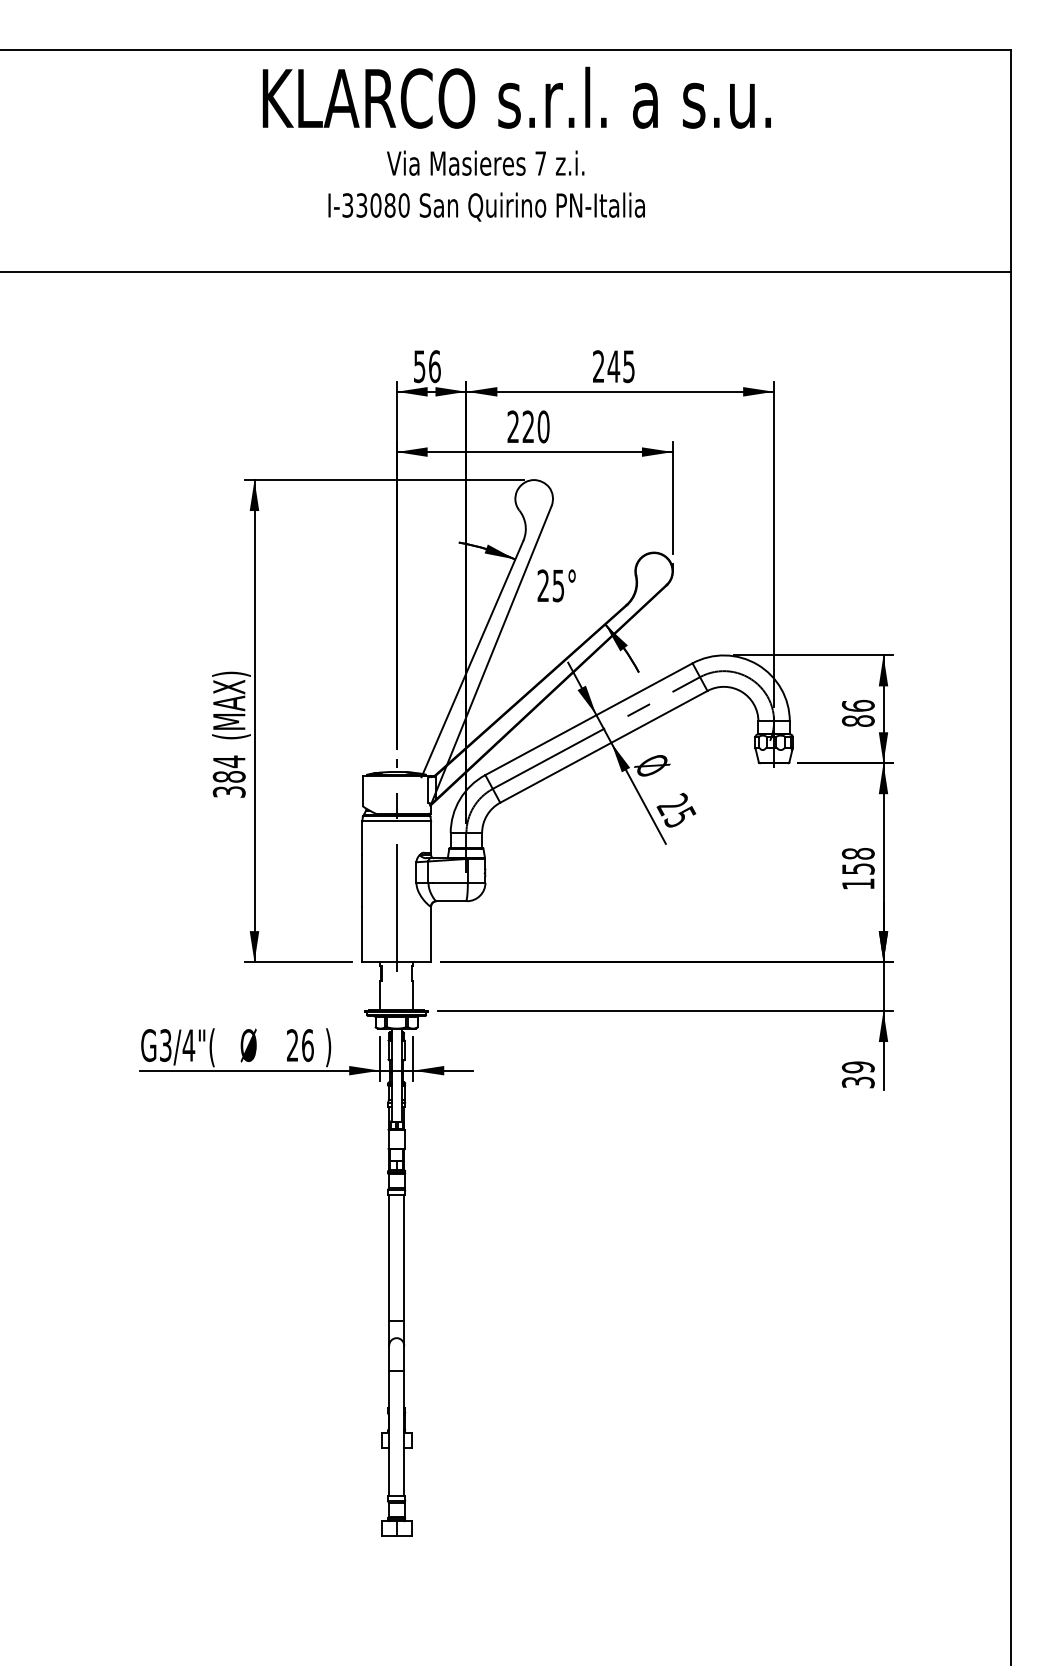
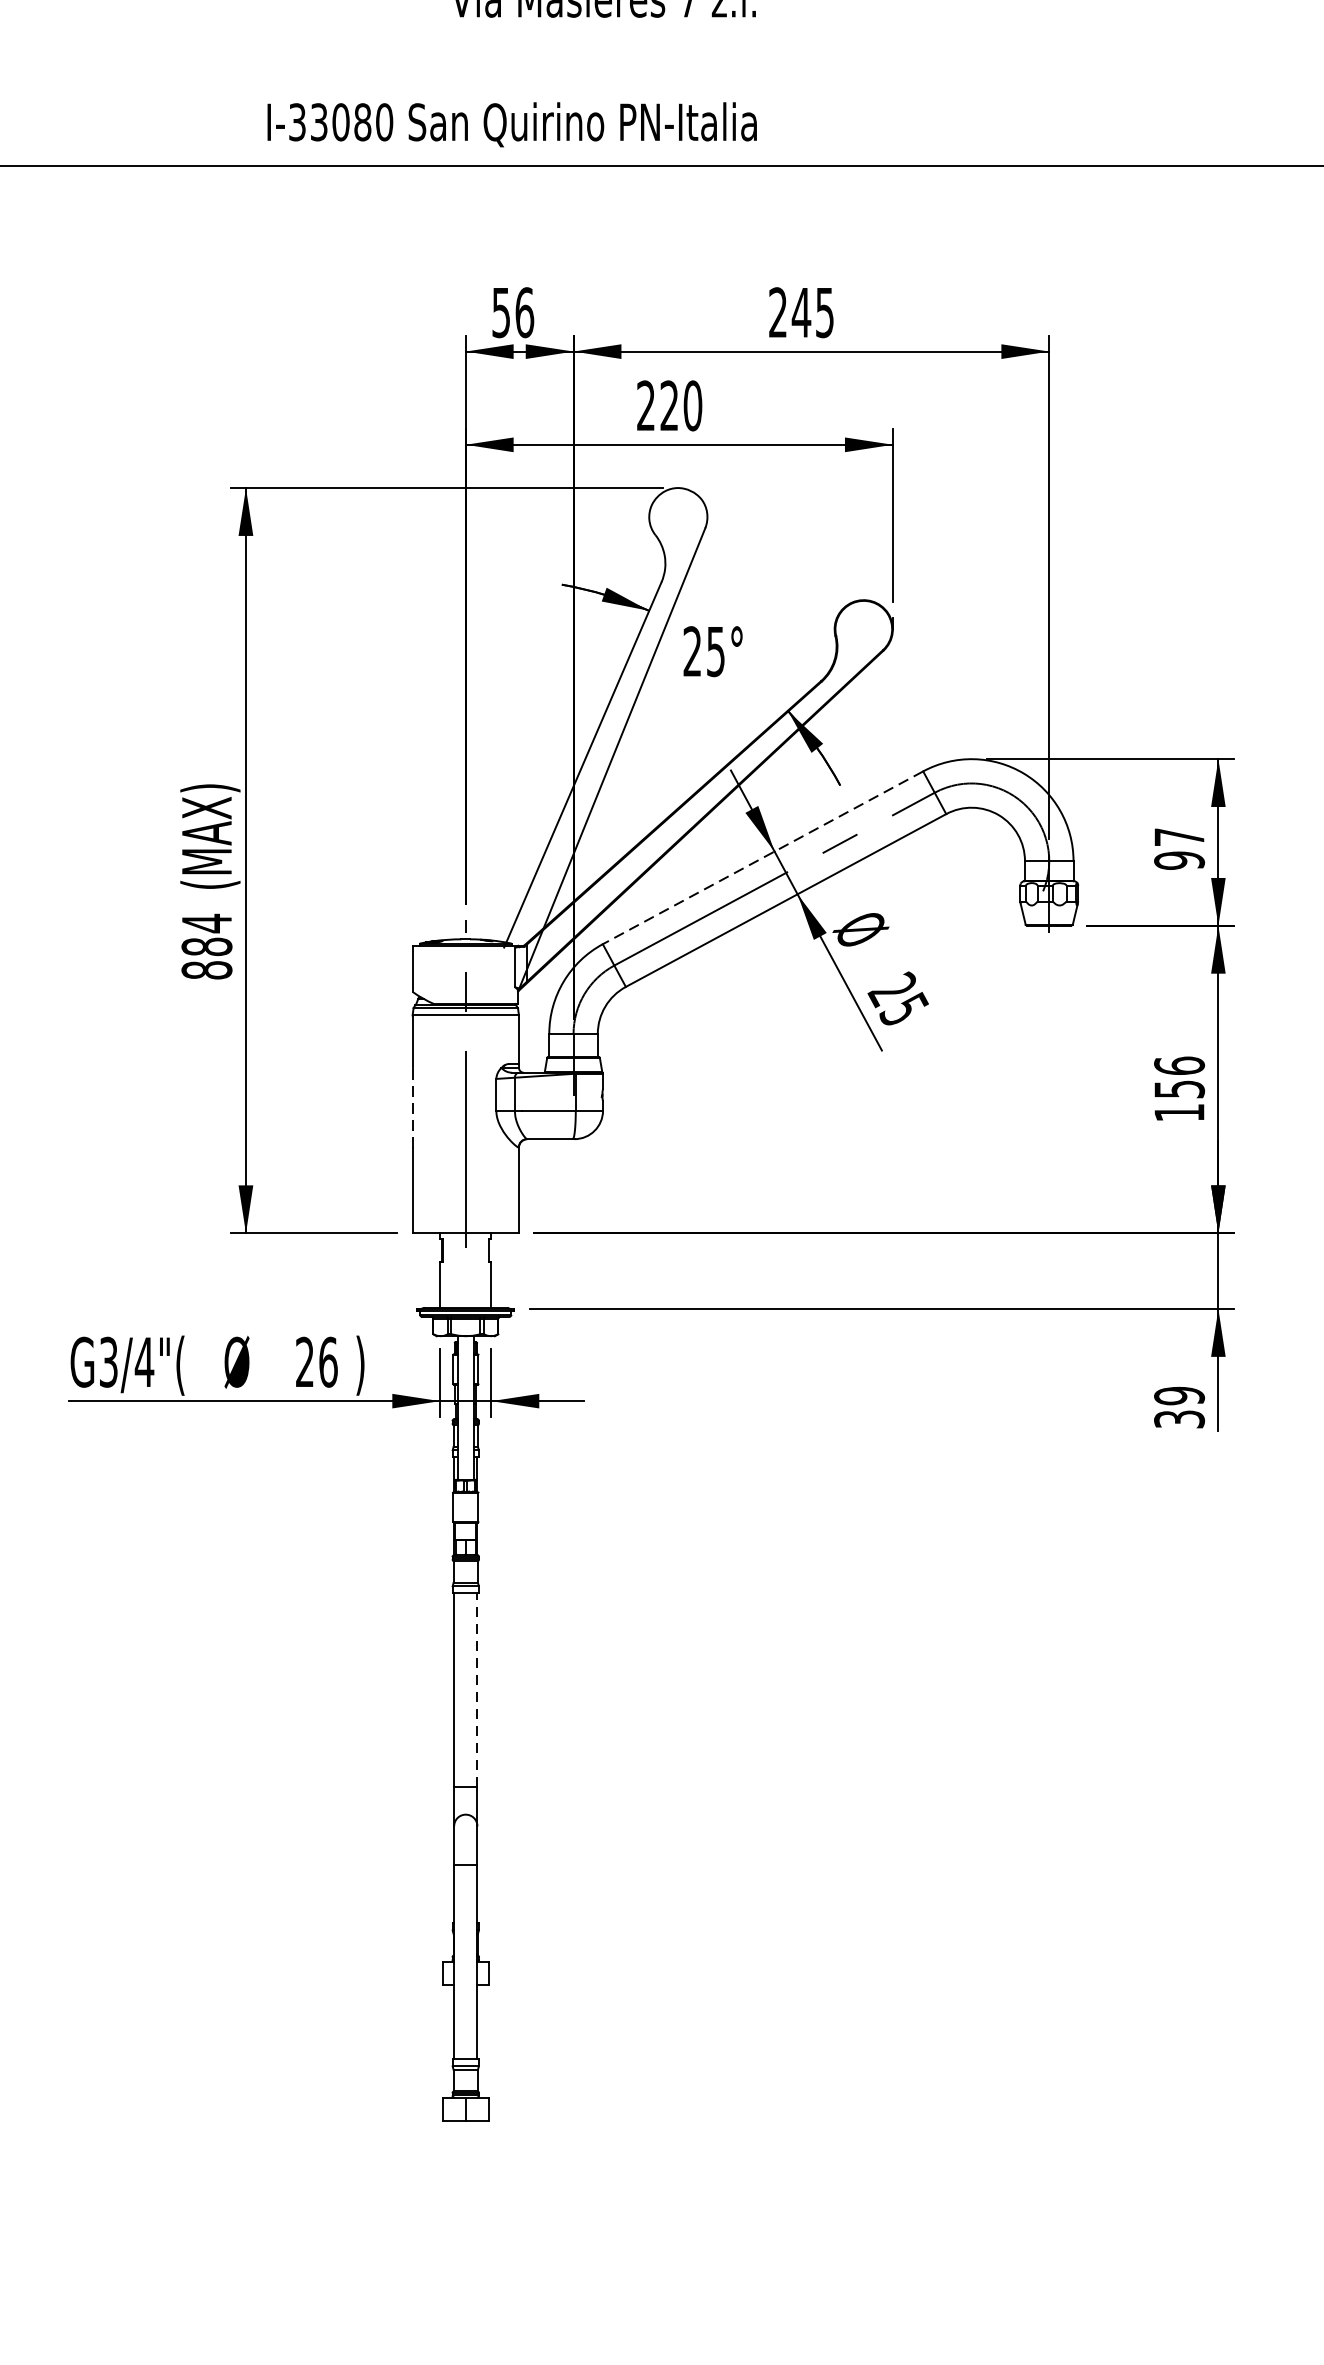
text: (486, 206) -> (511, 123), moved
text: (857, 713) -> (1178, 848), 86 -> 97
line: (588, 719) -> (762, 858), solid -> dashed
text: (228, 791) -> (205, 969), 384 -> 884
text: (857, 853) -> (1178, 1065), 158 -> 156
line: (362, 880) -> (412, 1107), solid -> dashed
line: (404, 1257) -> (477, 1689), solid -> dashed

